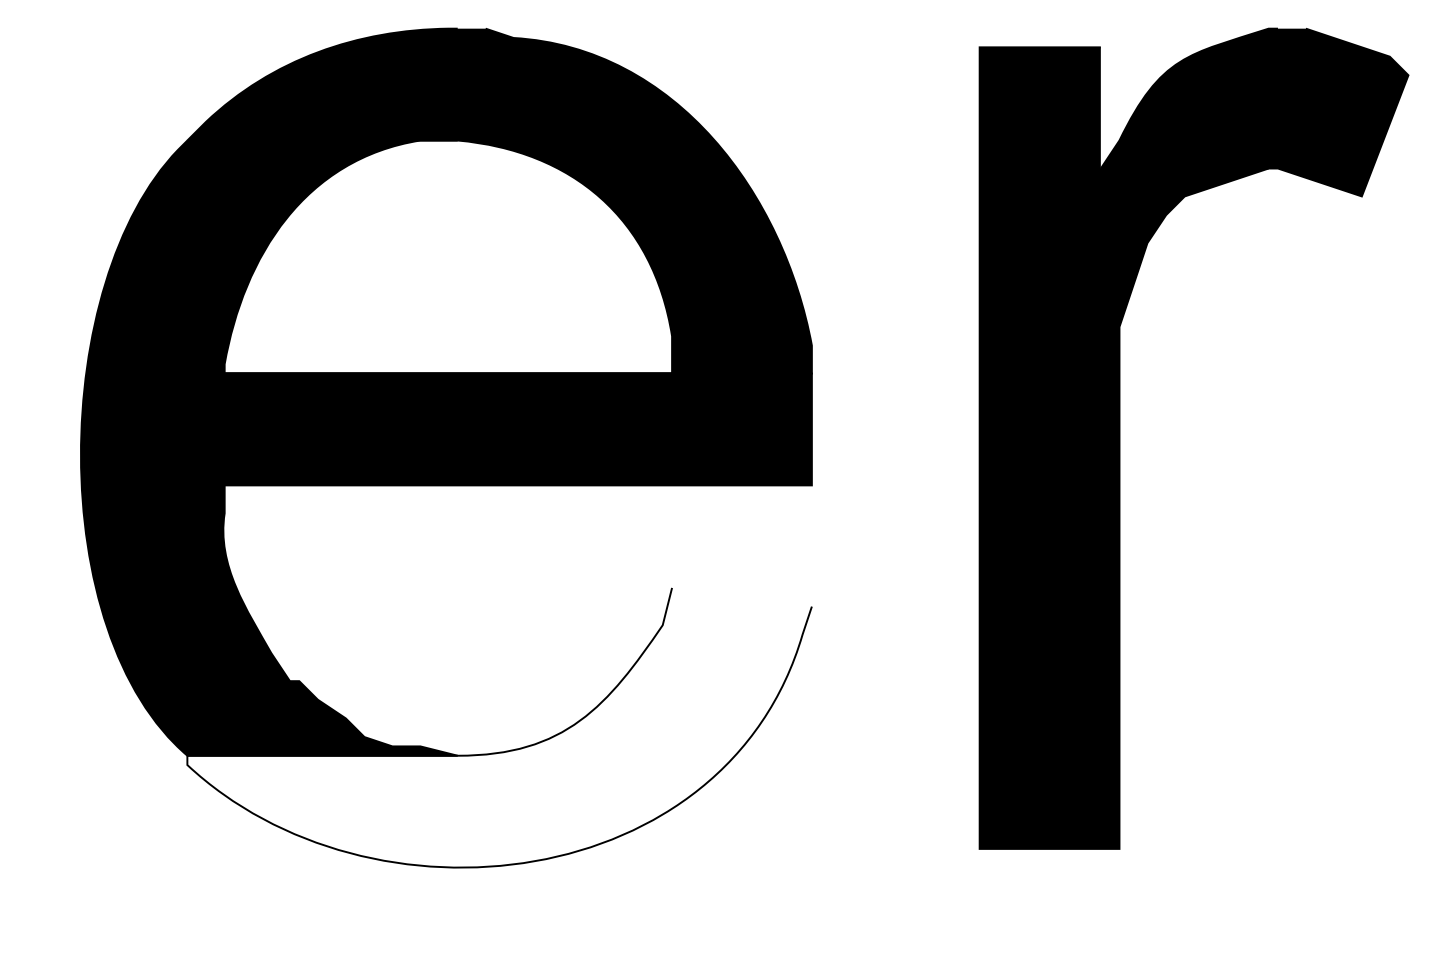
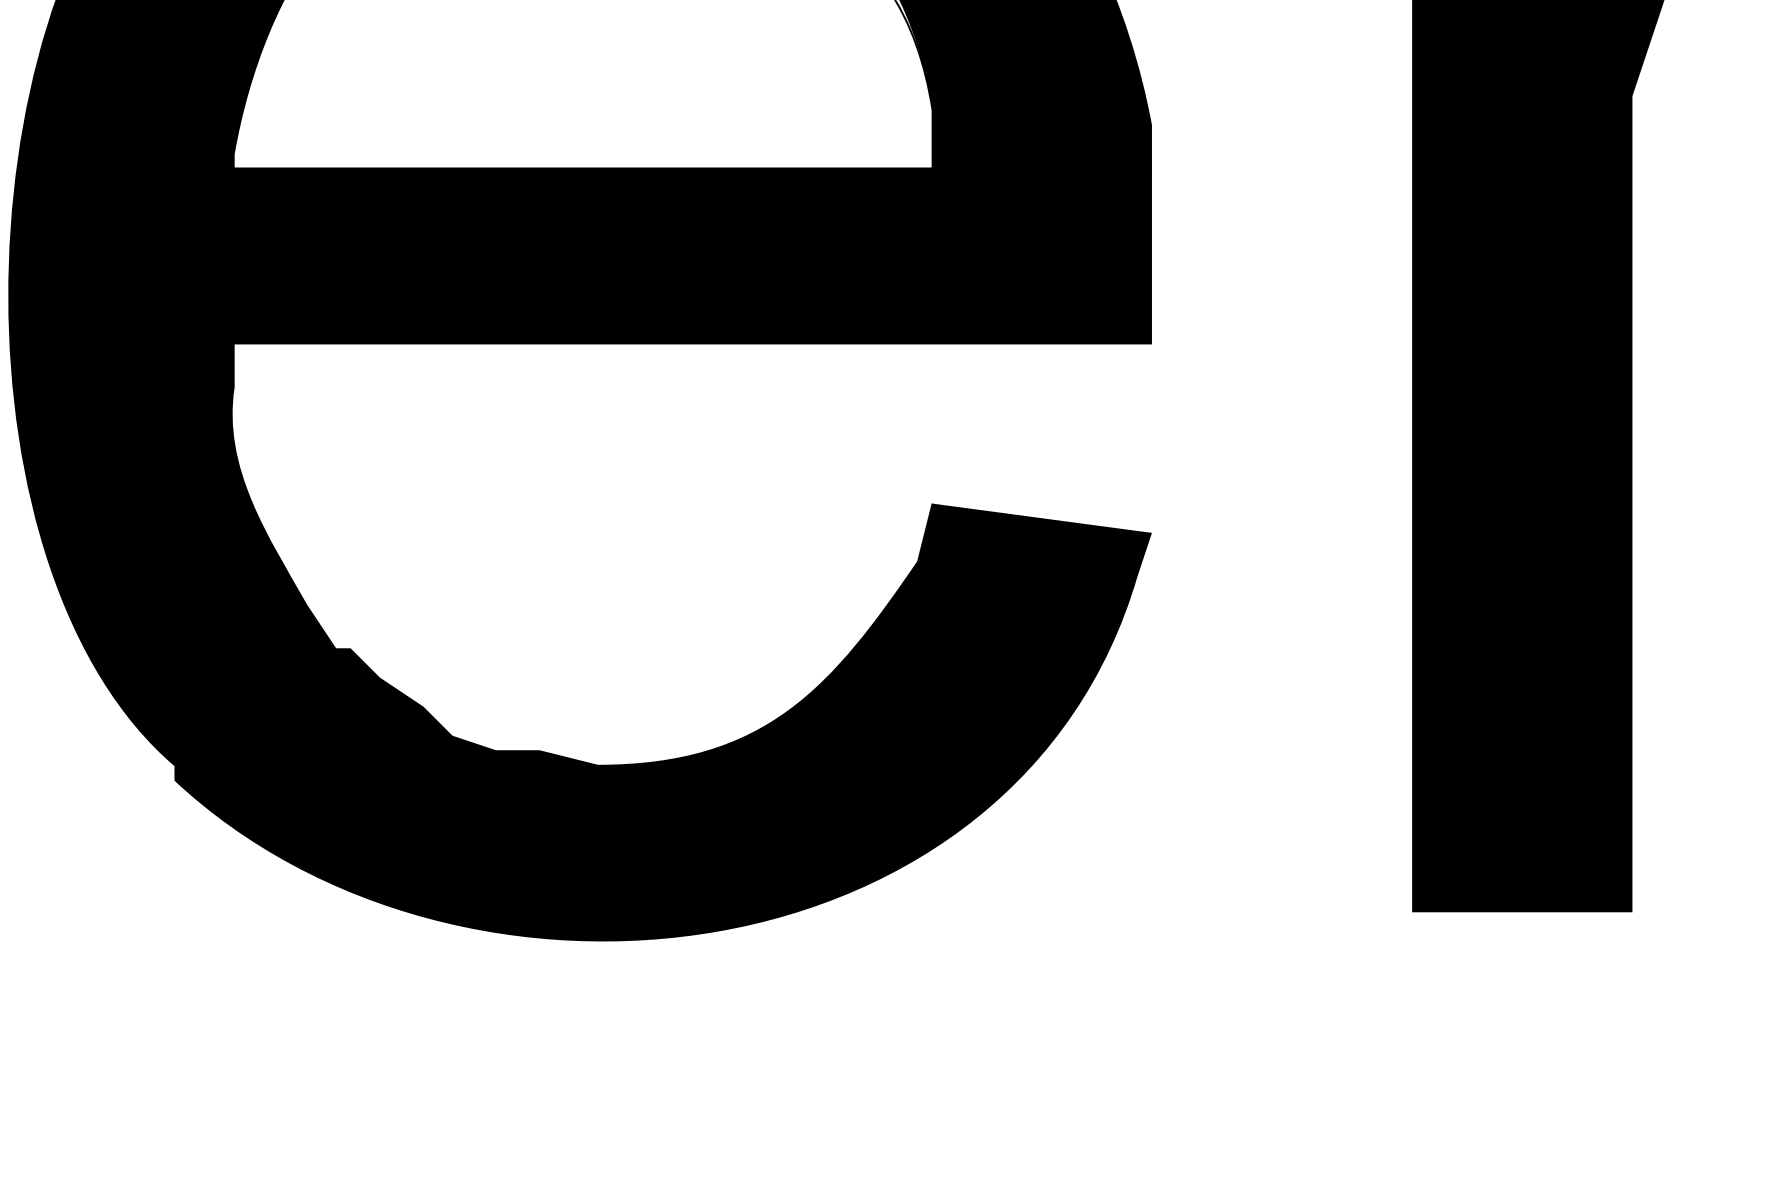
fill: (499, 727) -> (663, 721), added

